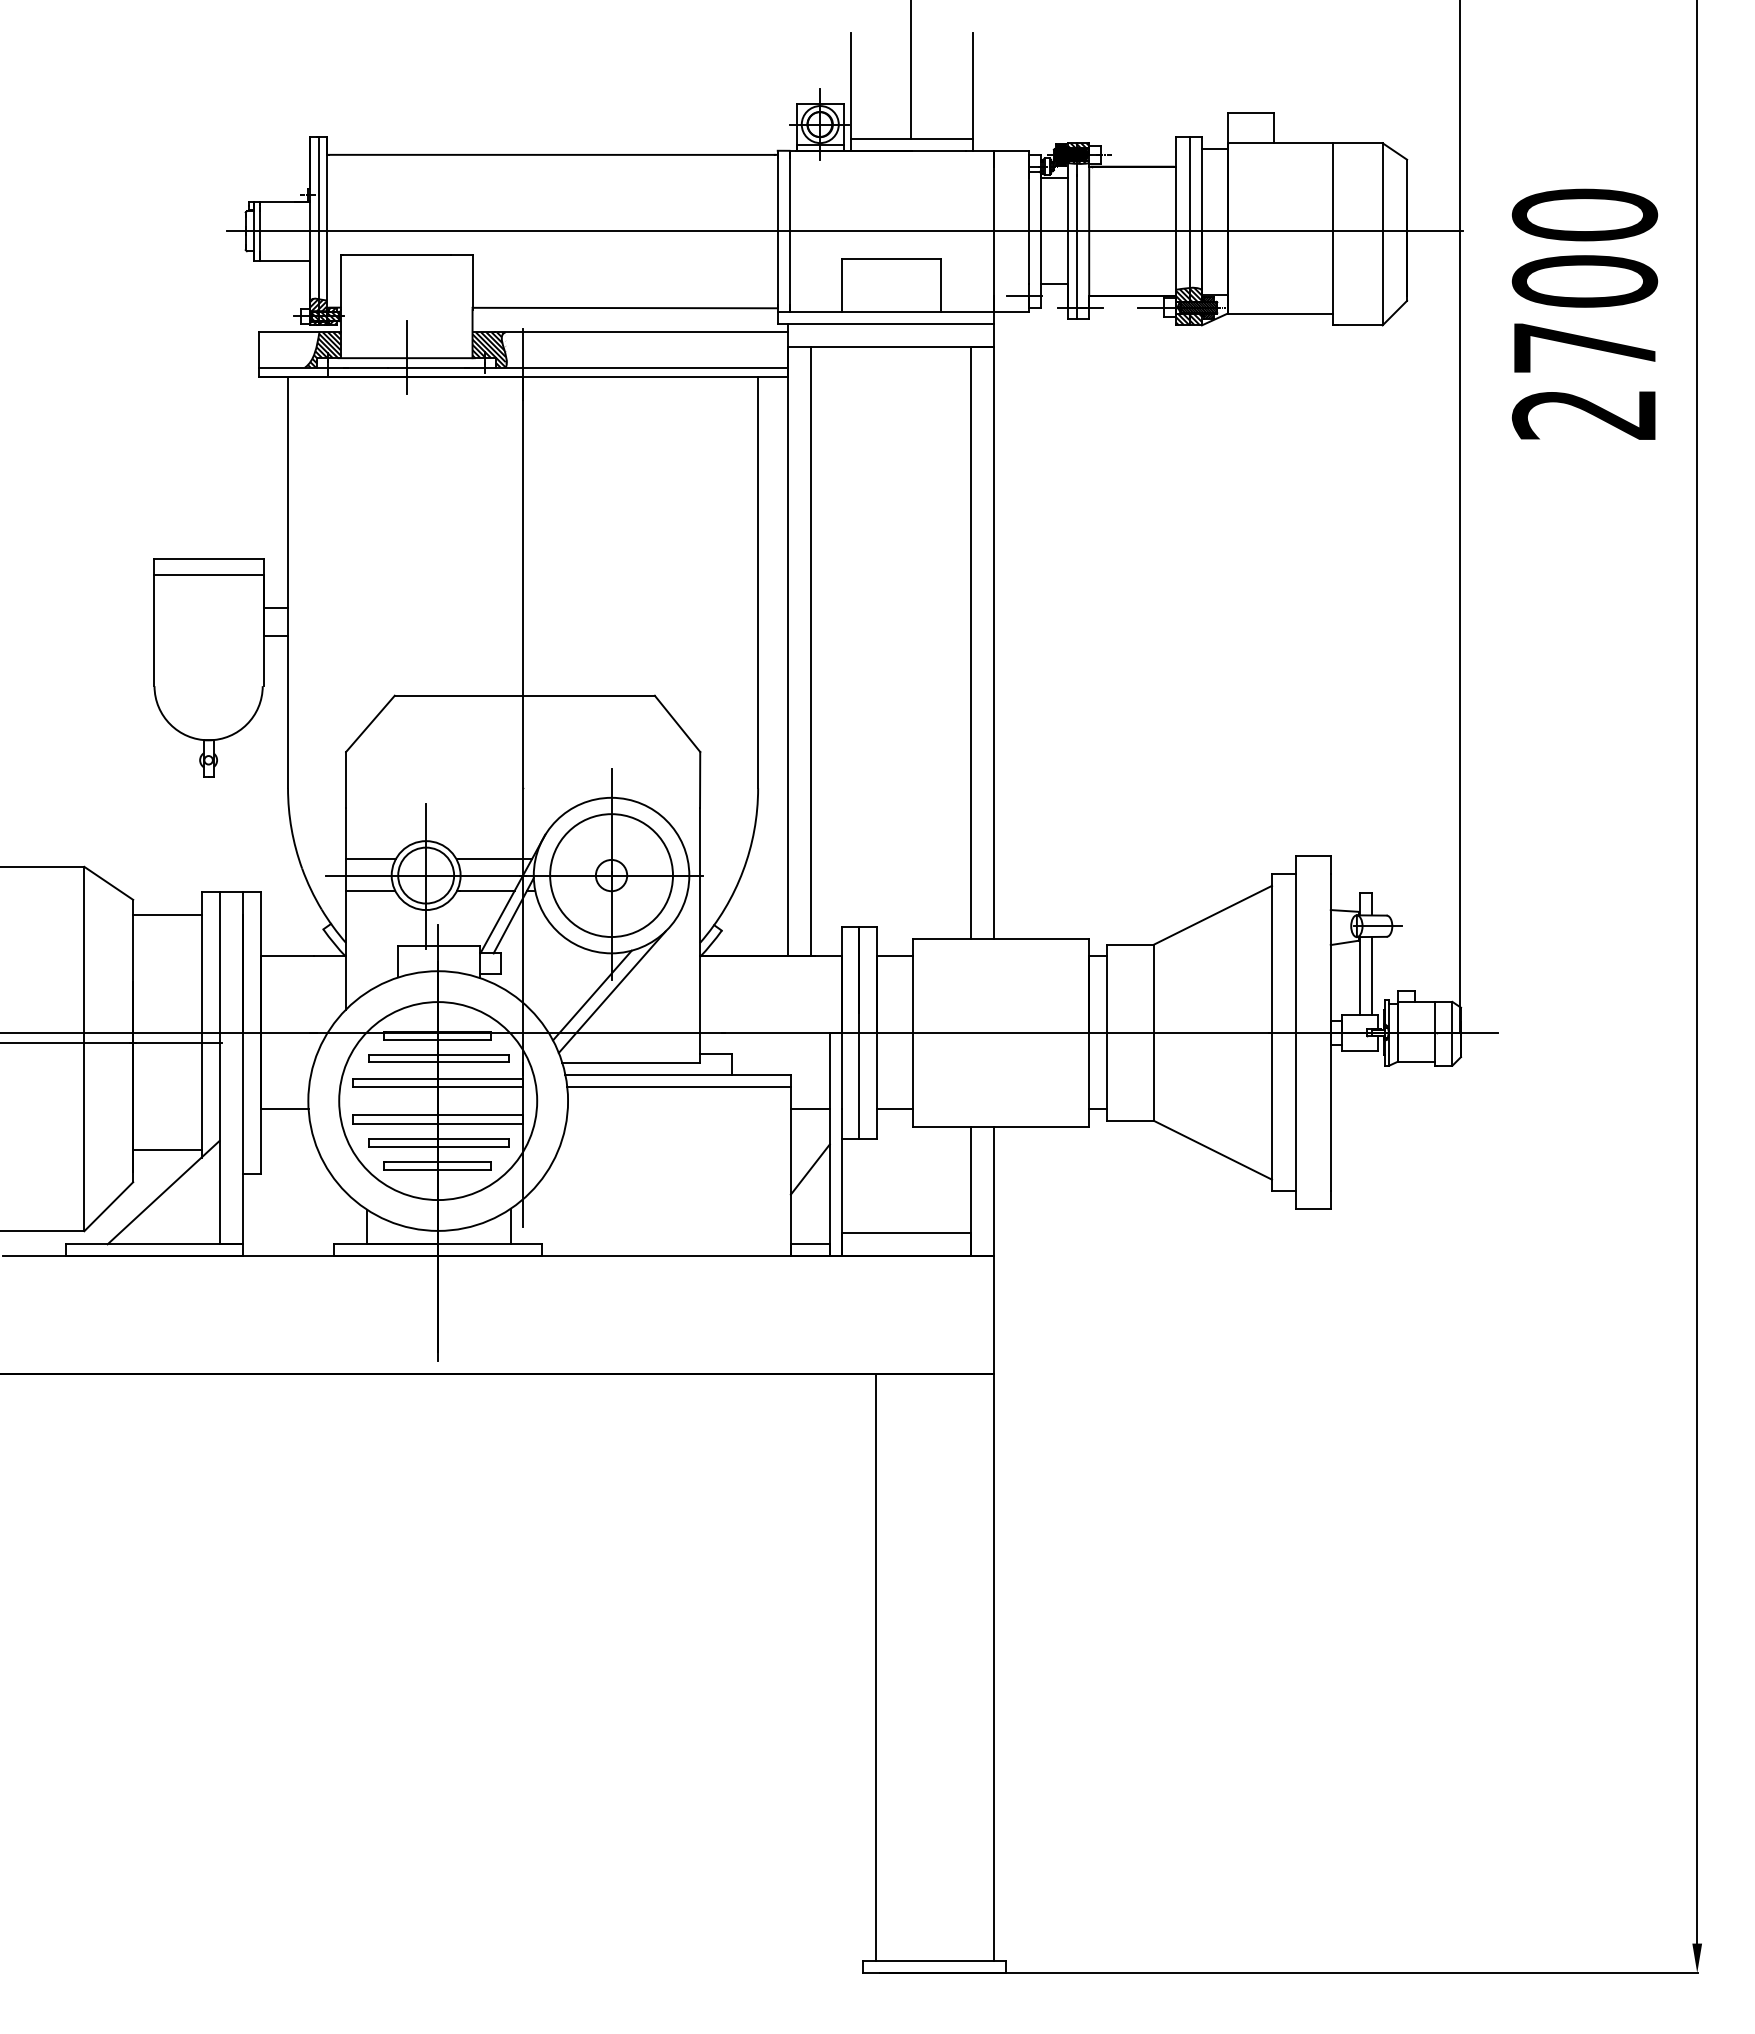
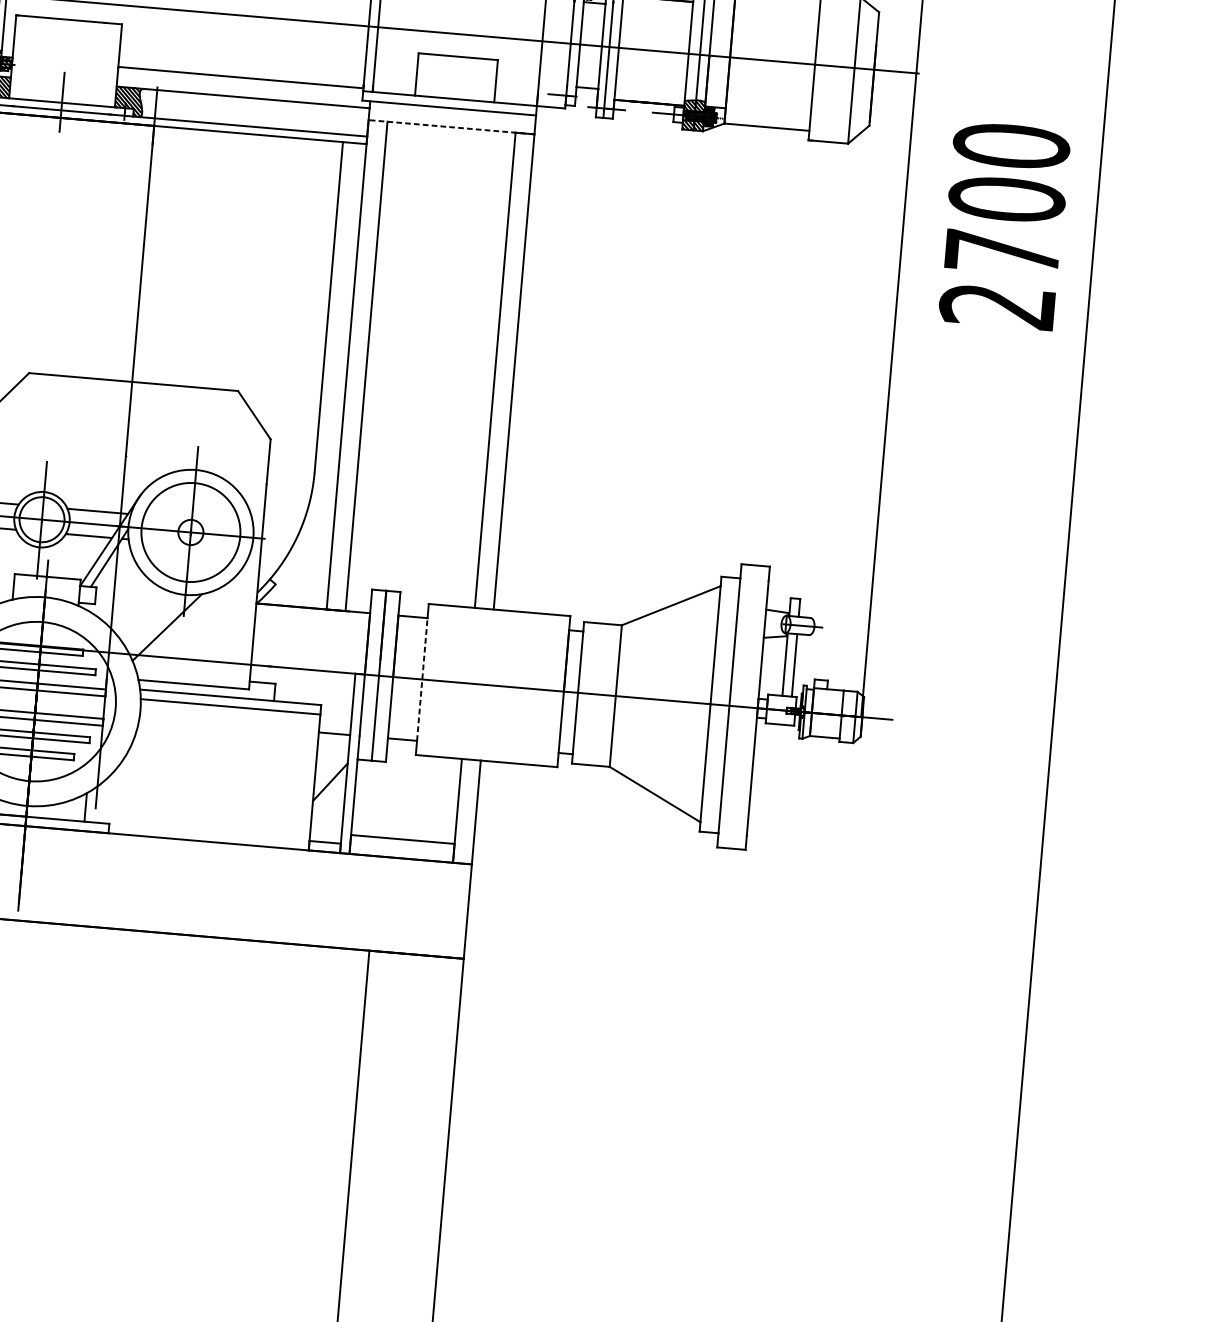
text: (1584, 313) -> (1004, 225), moved
line: (890, 347) -> (451, 127), solid -> dashed
line: (611, 991) -> (182, 625), removed
line: (913, 1032) -> (422, 679), solid -> dashed

